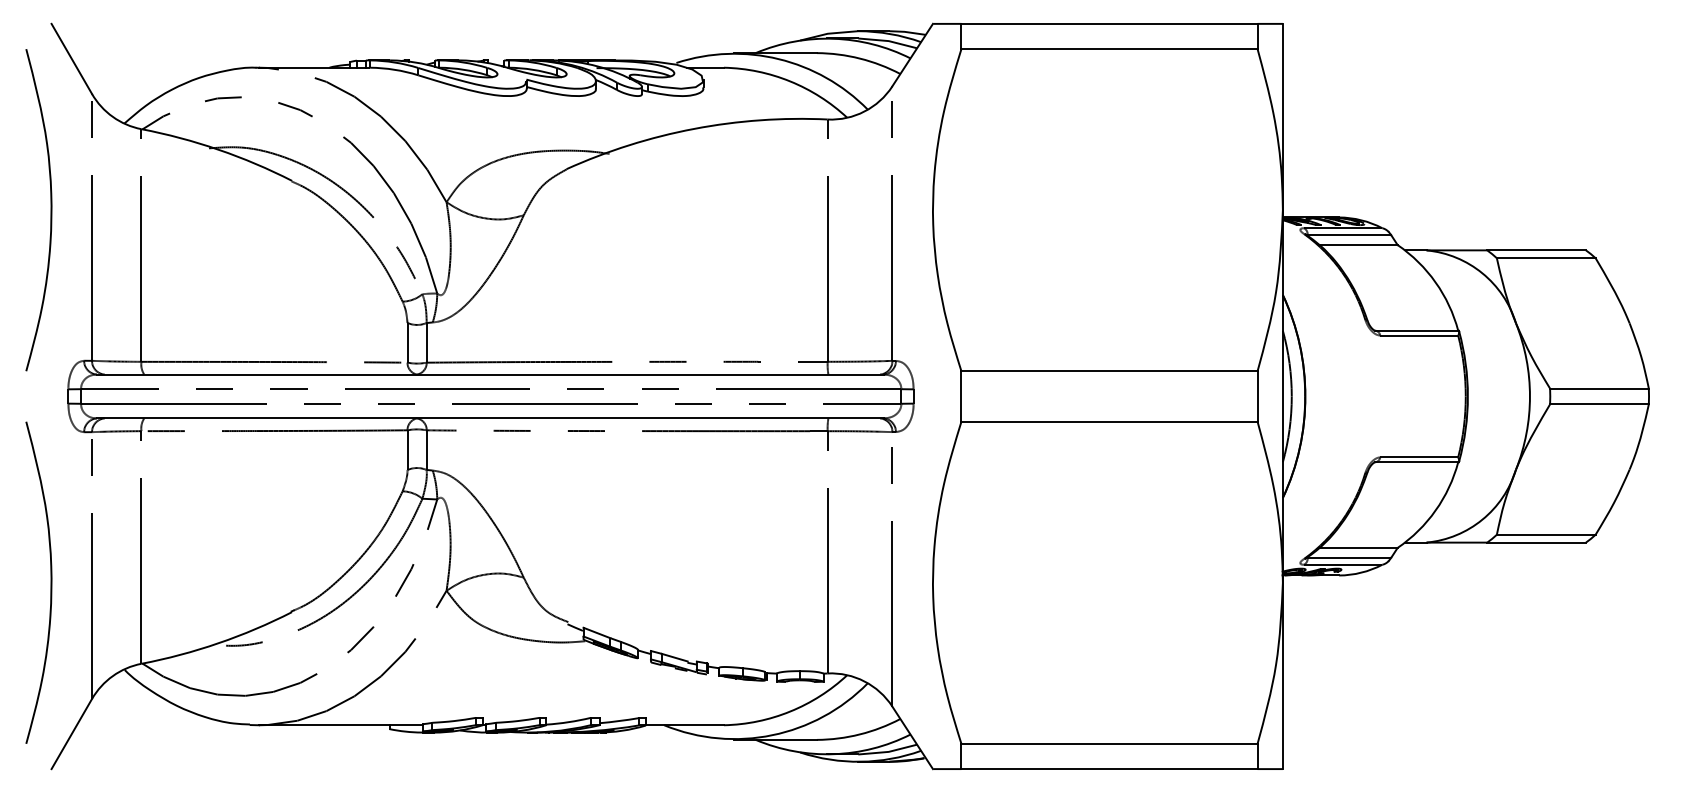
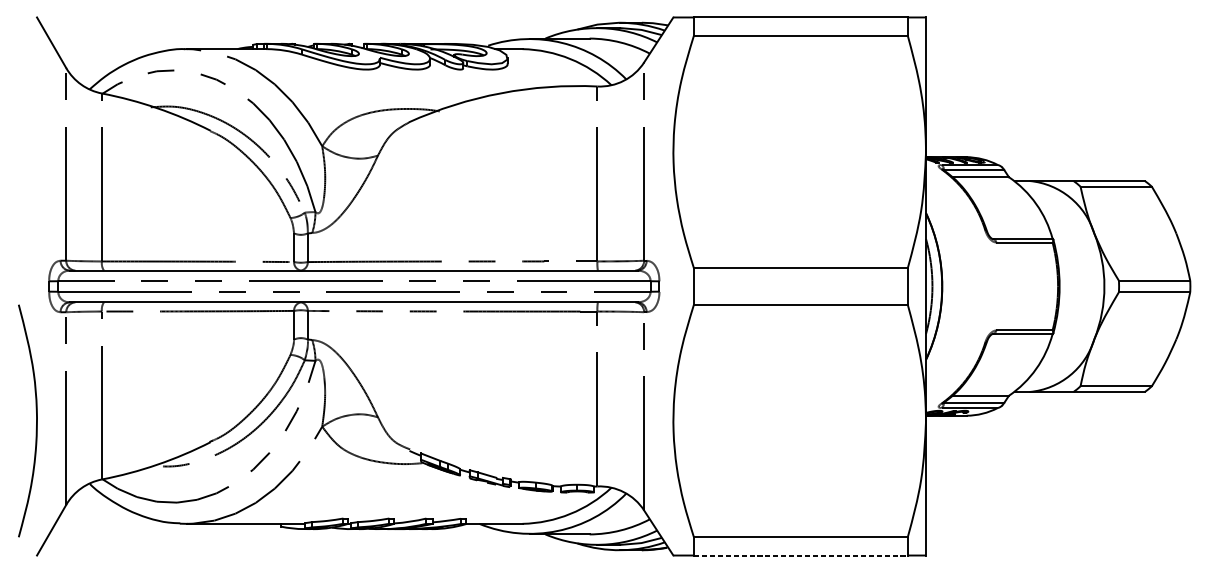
curve: (50, 210) -> (36, 152), removed
line: (1110, 769) -> (801, 555), solid -> dashed

